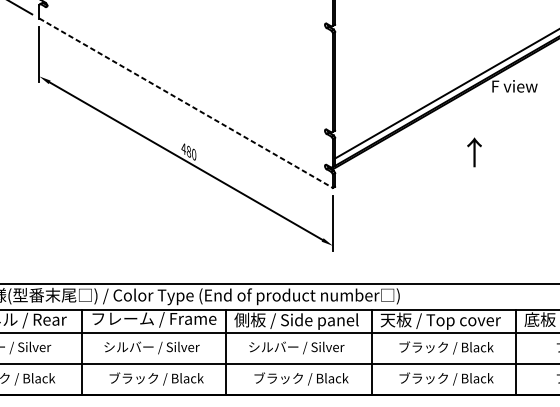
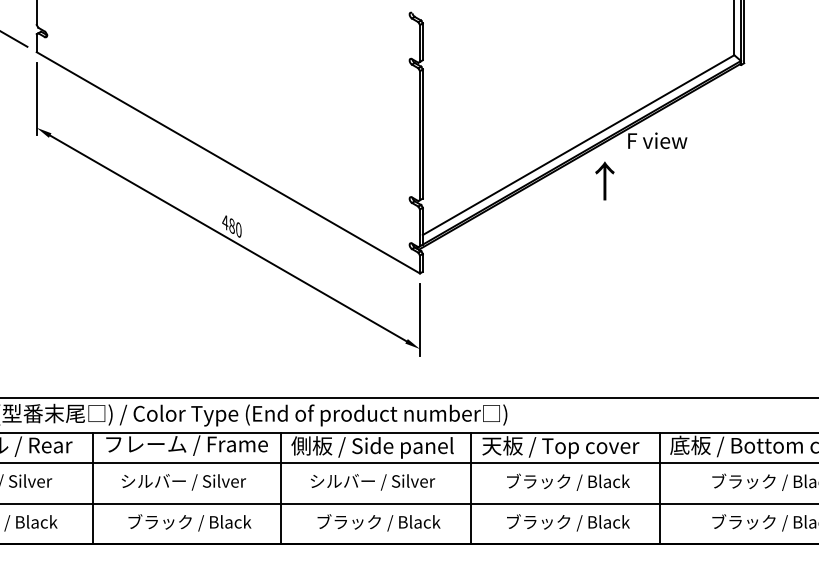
line: (186, 103) -> (228, 163), dashed -> solid
text: (474, 152) -> (604, 180), moved

